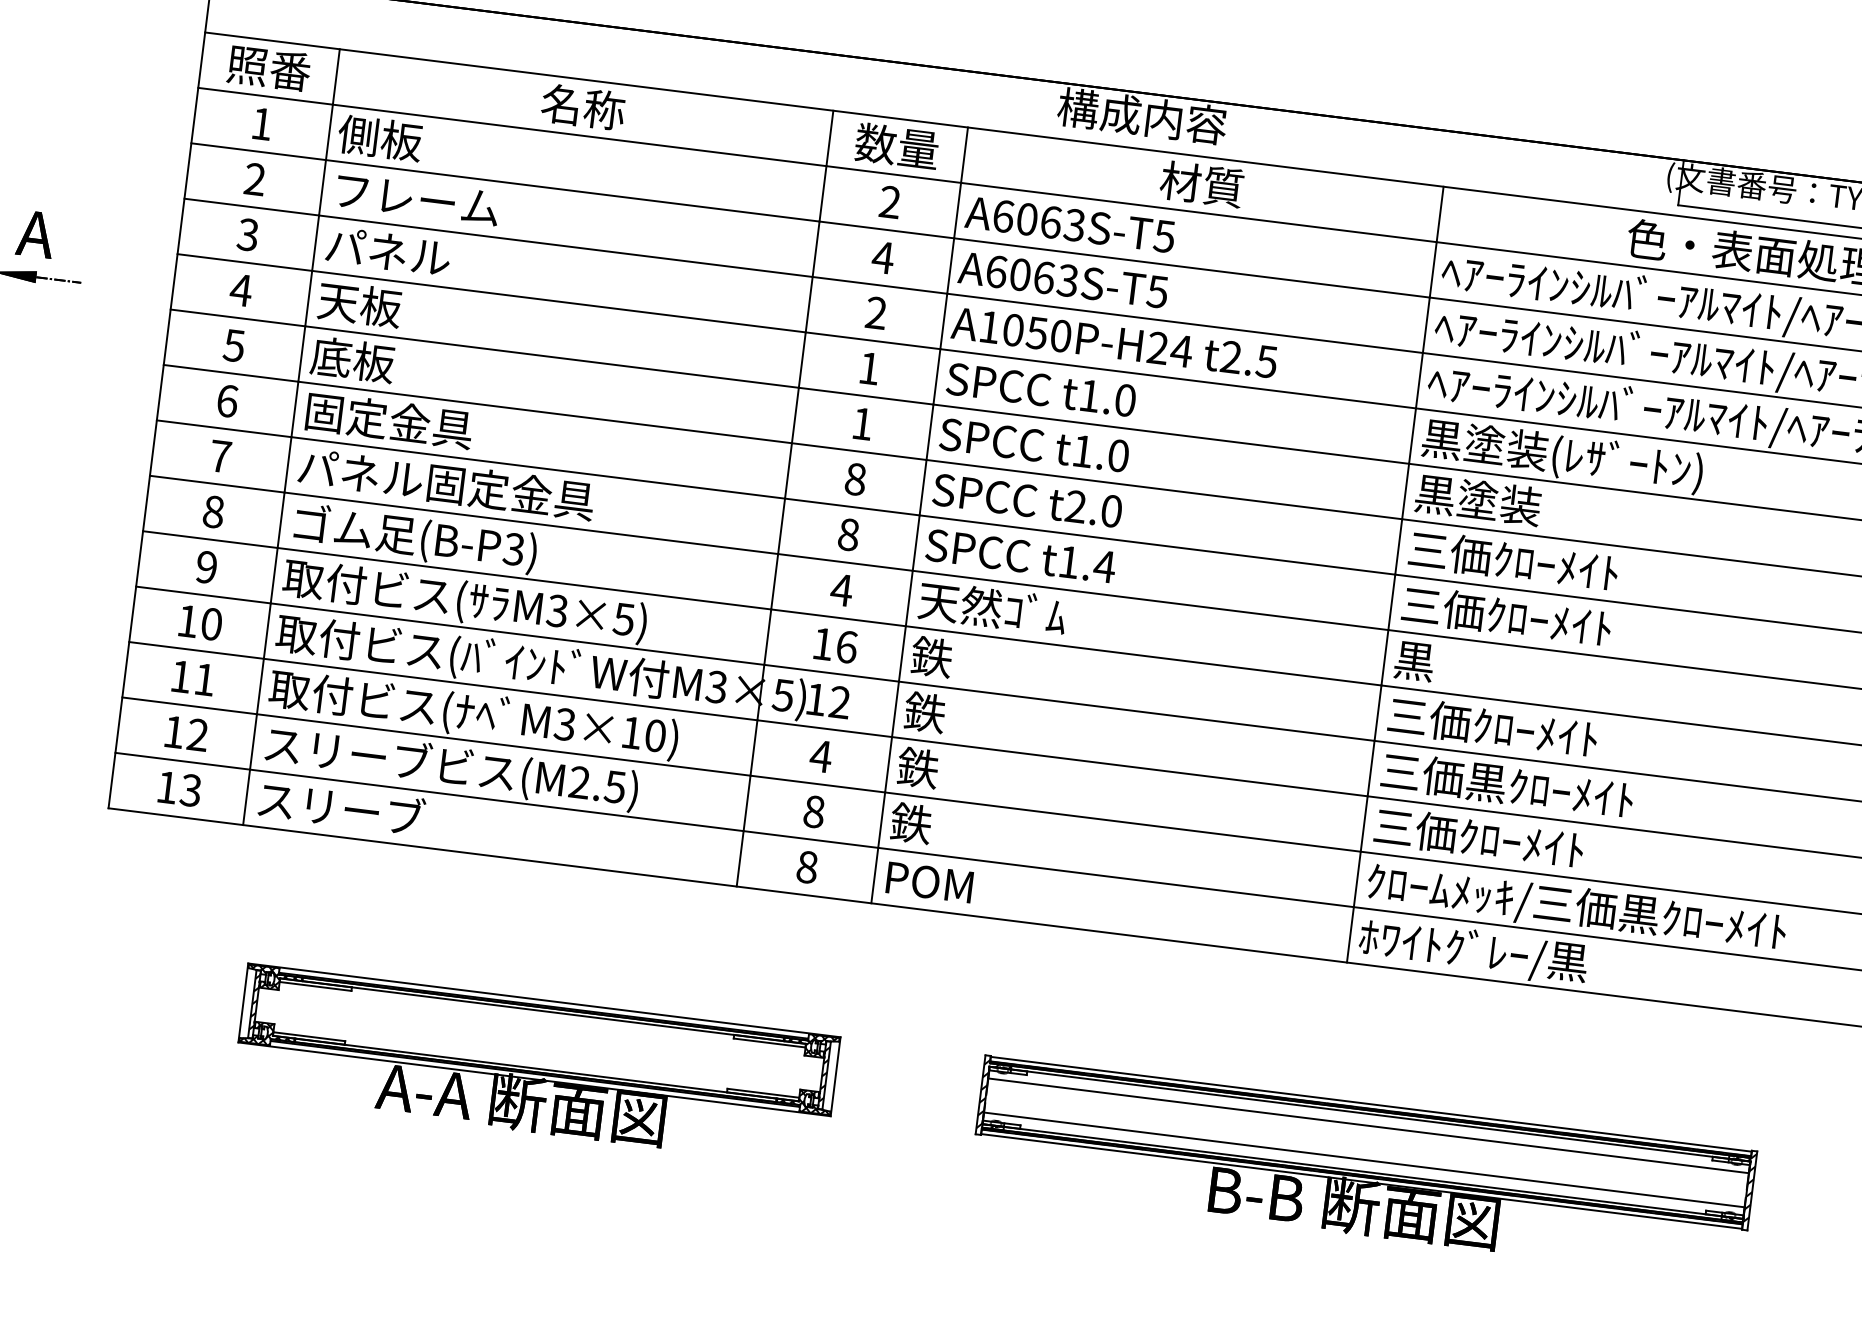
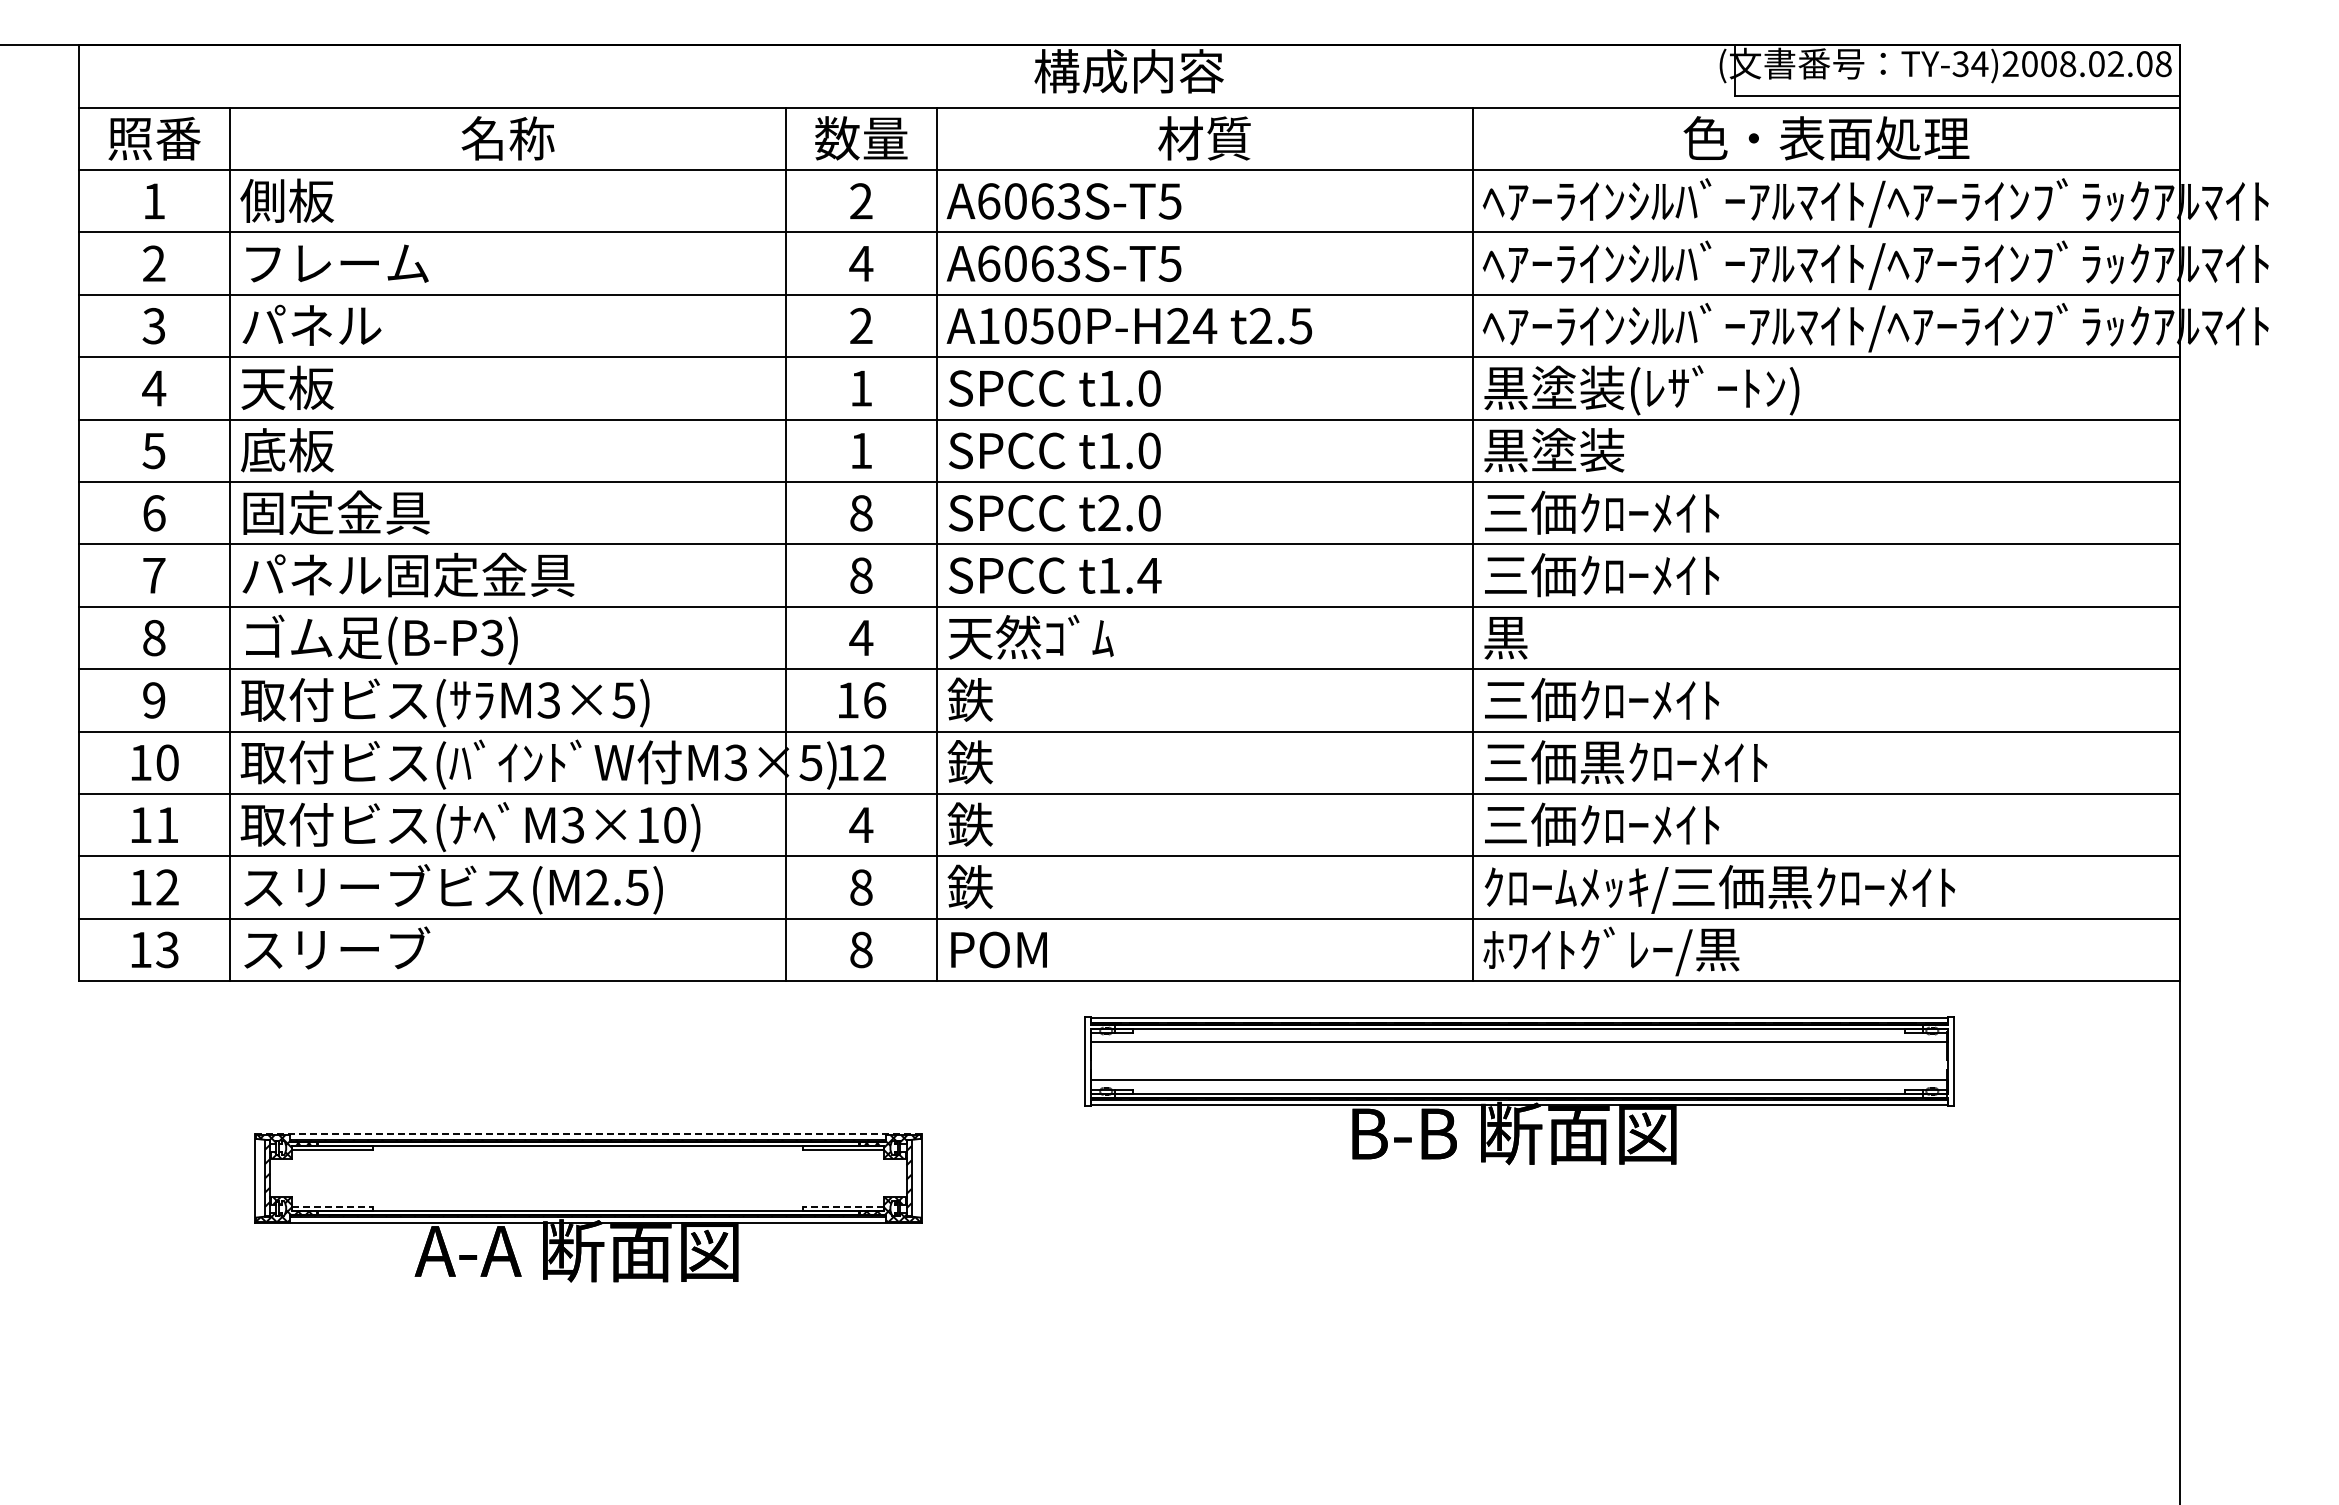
line: (543, 1000) -> (587, 1133), solid -> dashed
line: (310, 1036) -> (333, 1206), solid -> dashed
line: (763, 1093) -> (843, 1206), solid -> dashed
part: (1363, 1168) -> (1519, 1090), moved

